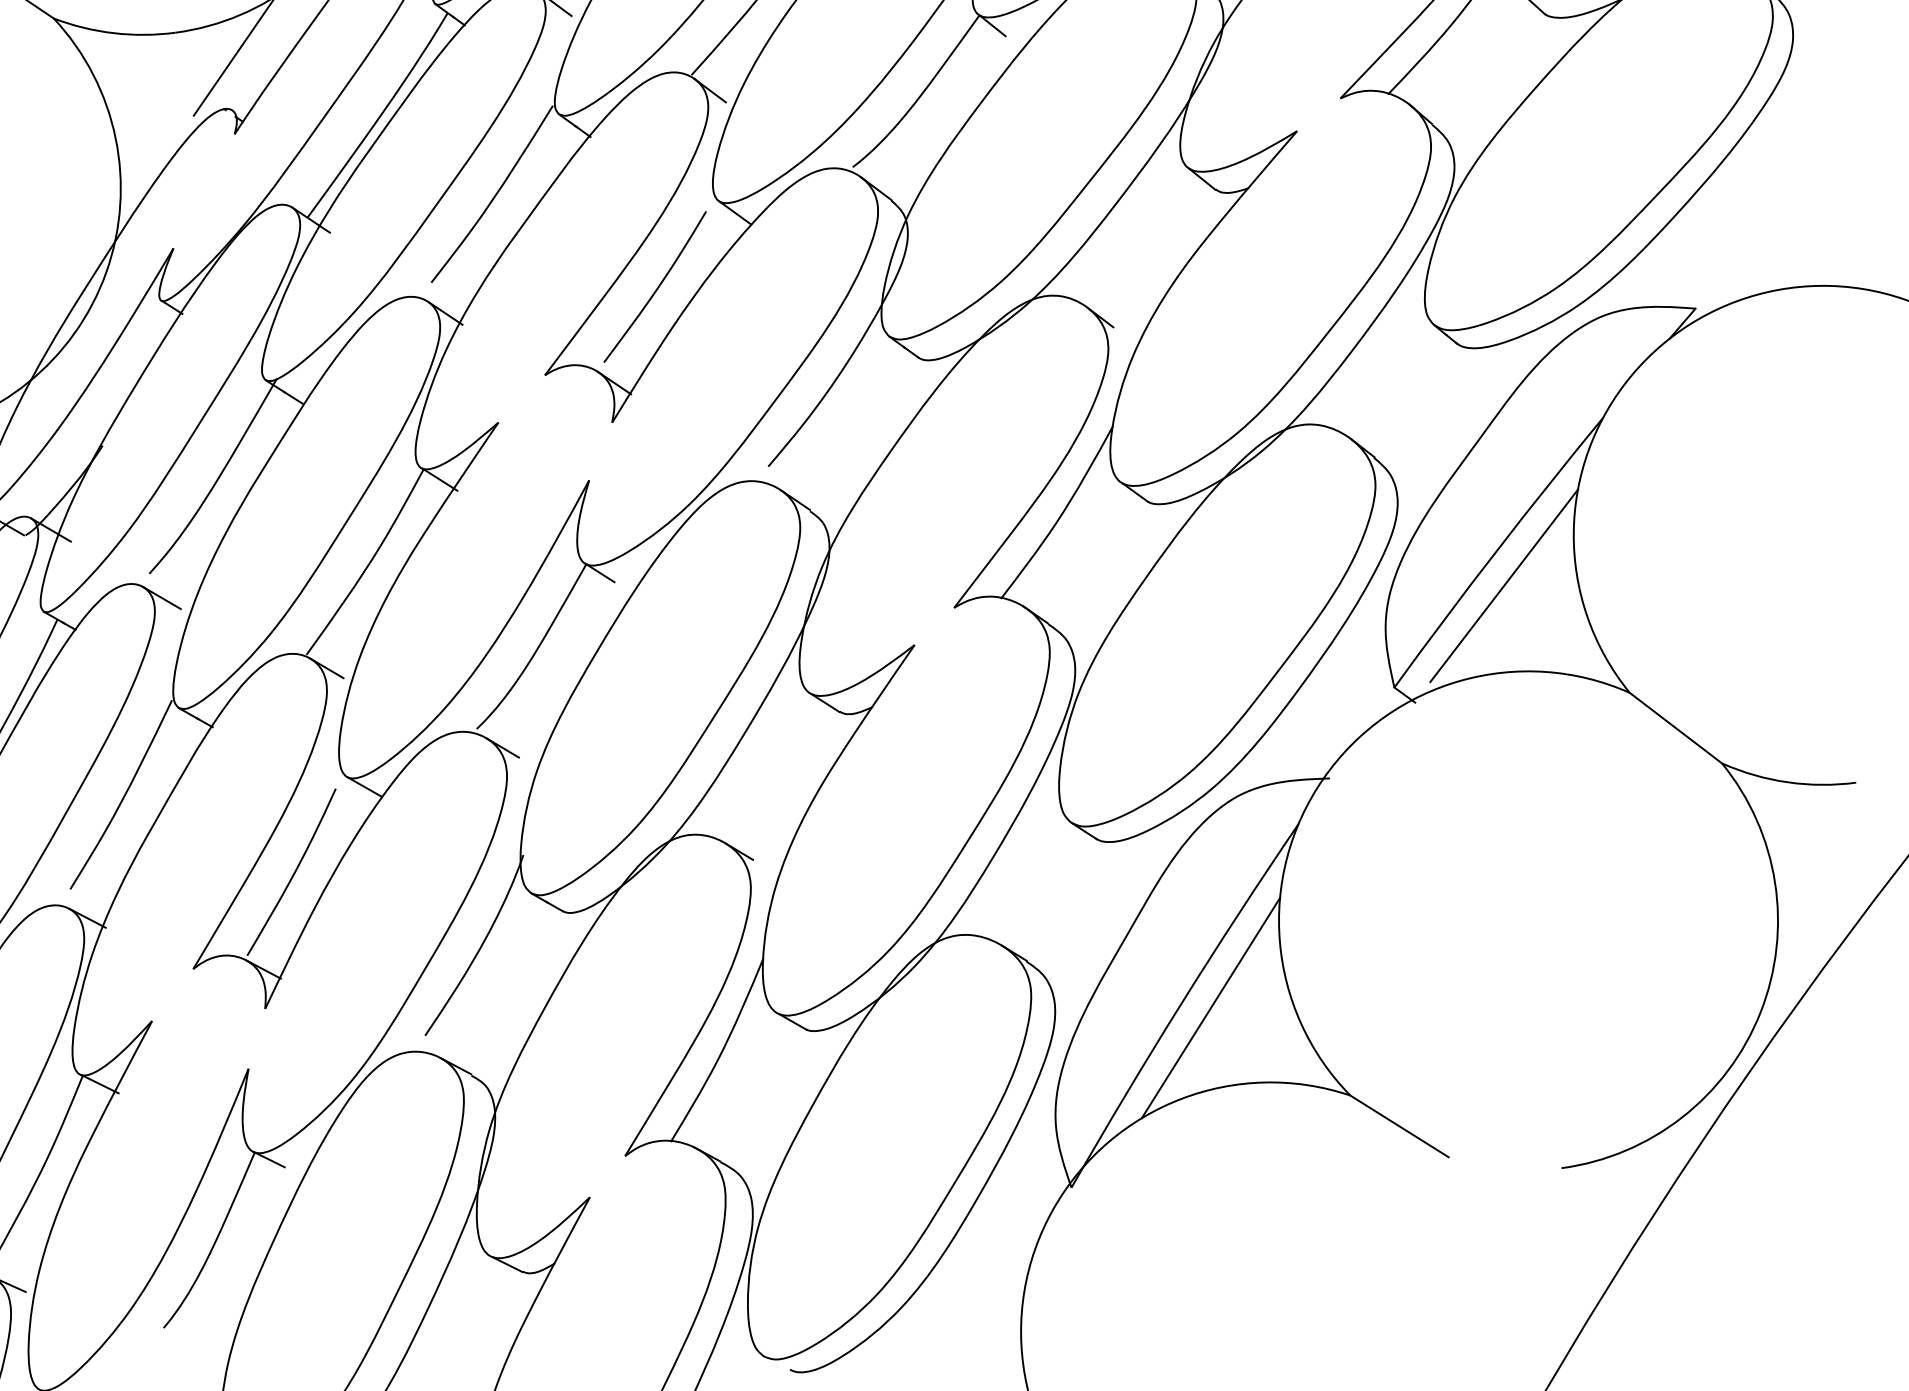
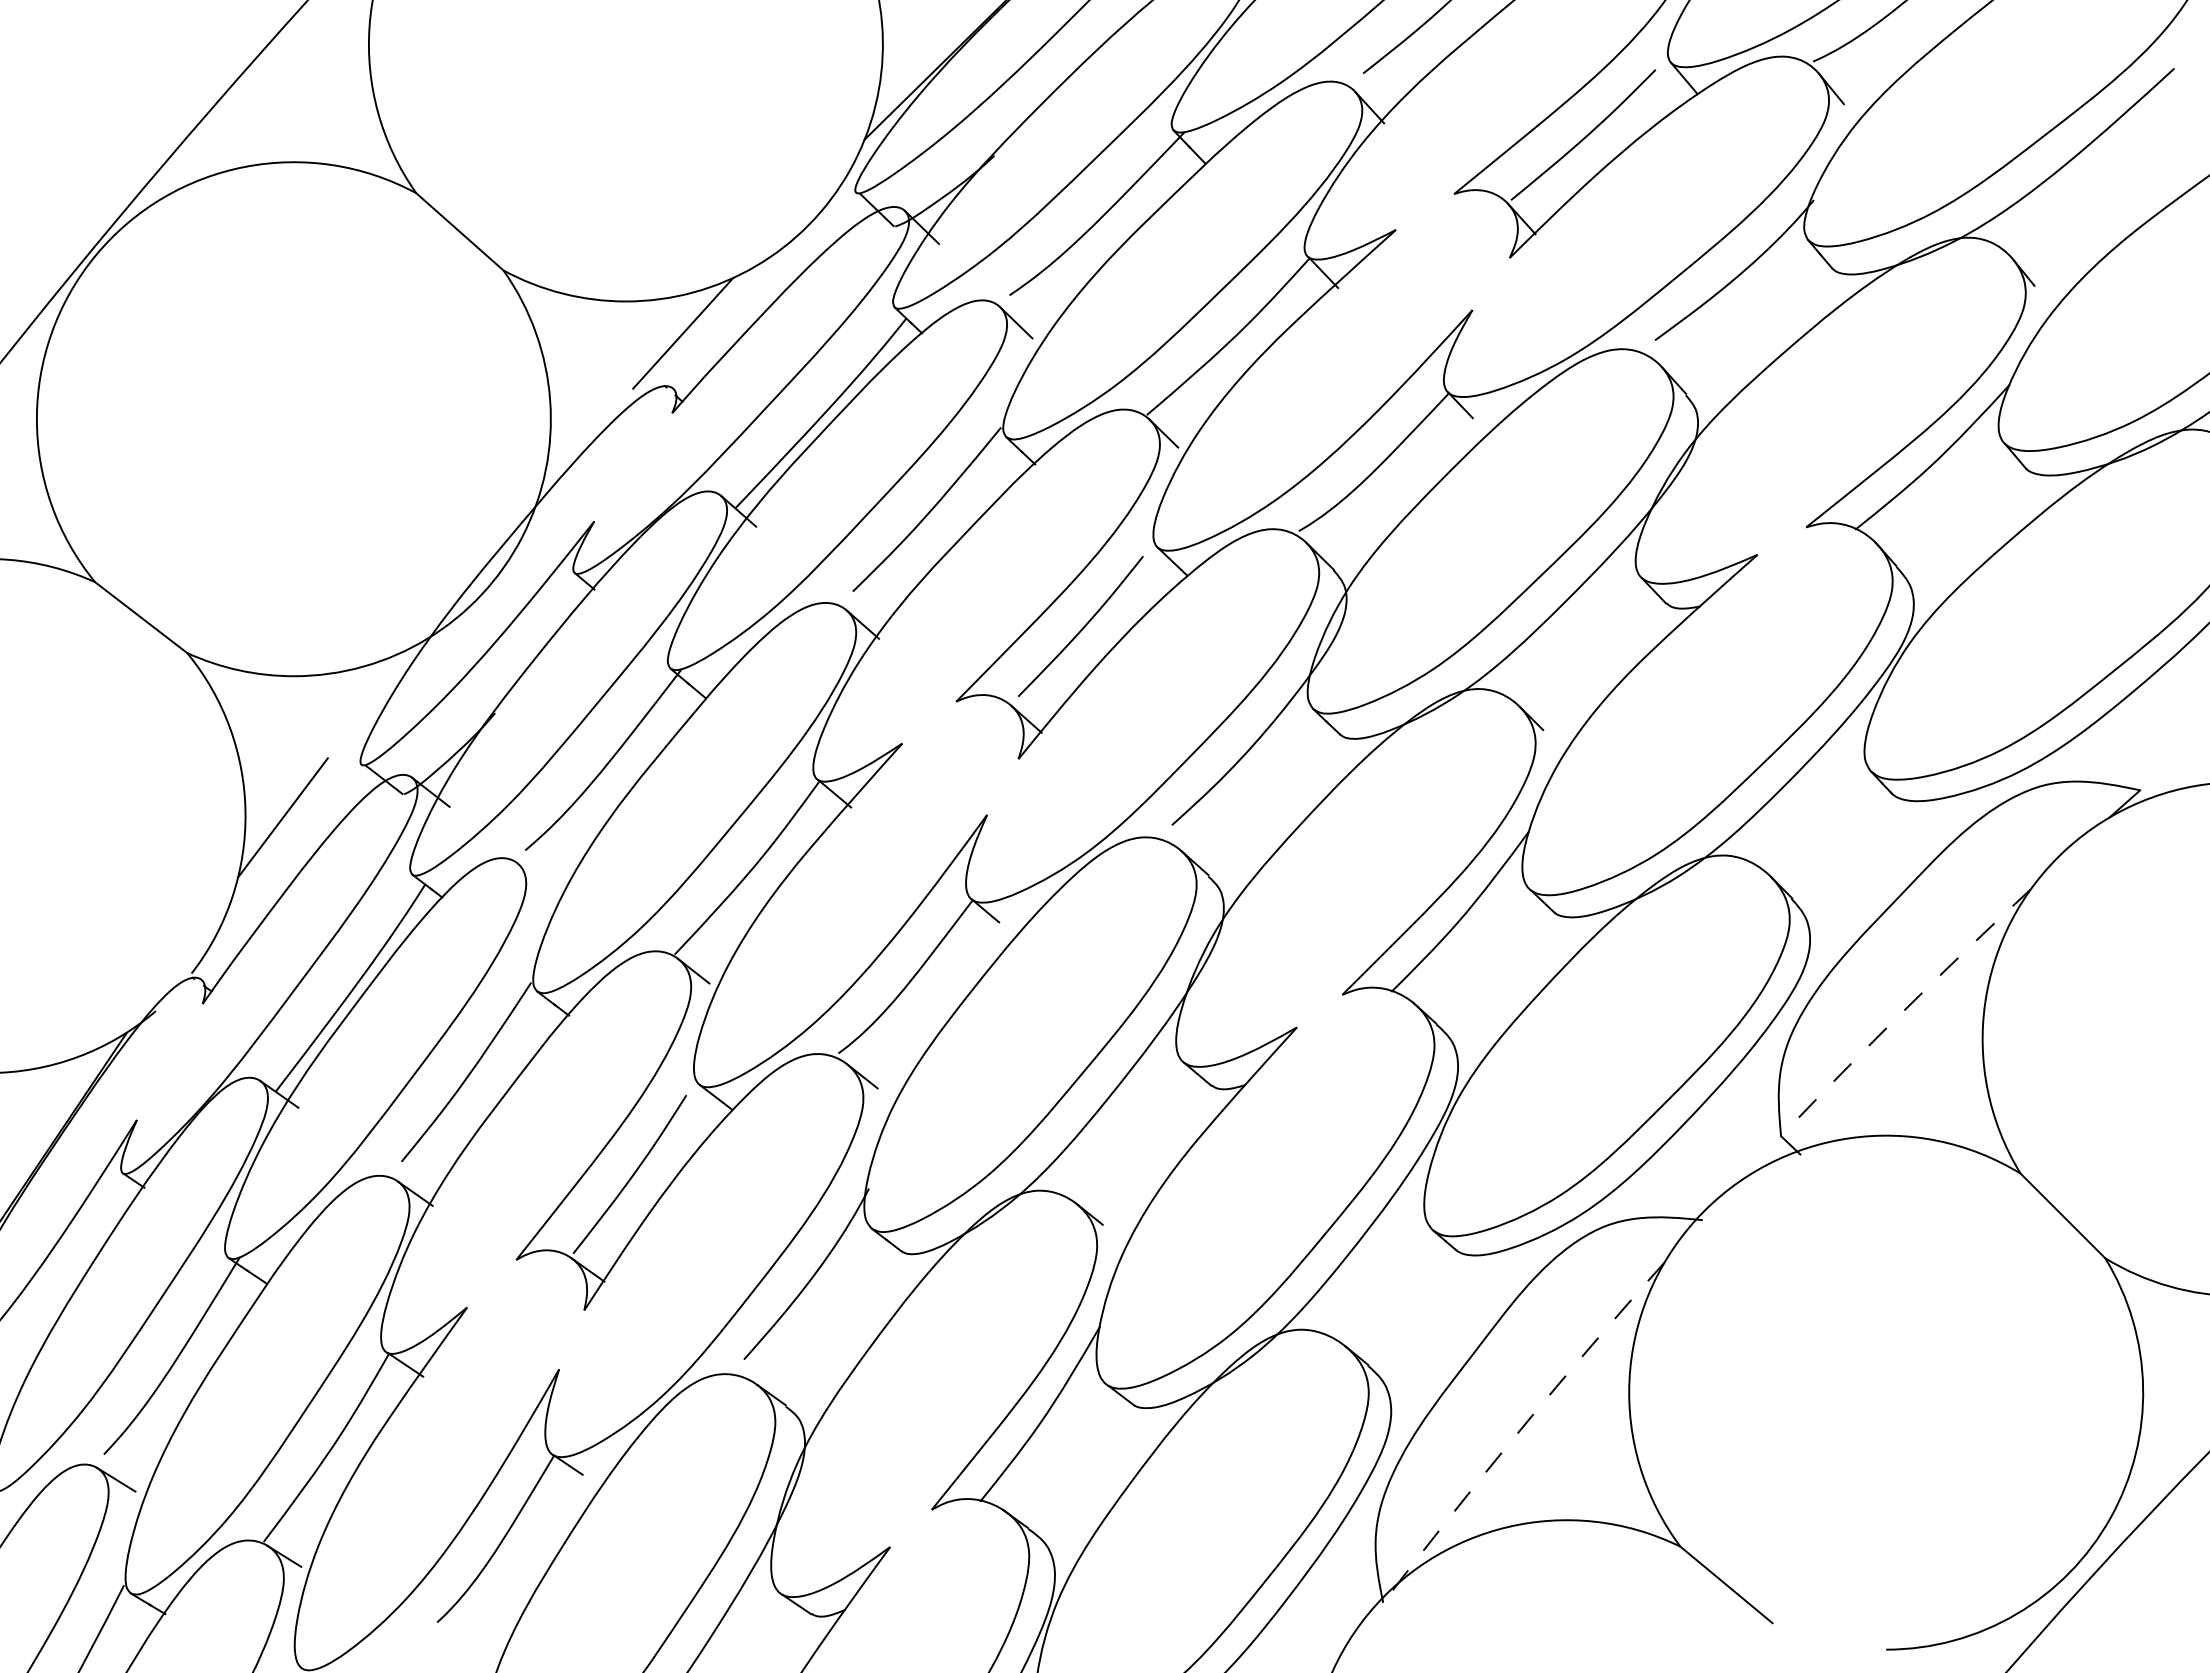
arc: (1497, 550) -> (1904, 1010), solid -> dashed
line: (1503, 586) -> (1906, 1047), removed
line: (161, 597) -> (534, 876), removed
arc: (1181, 1003) -> (1520, 1429), solid -> dashed
line: (1210, 1008) -> (1549, 1438), removed

